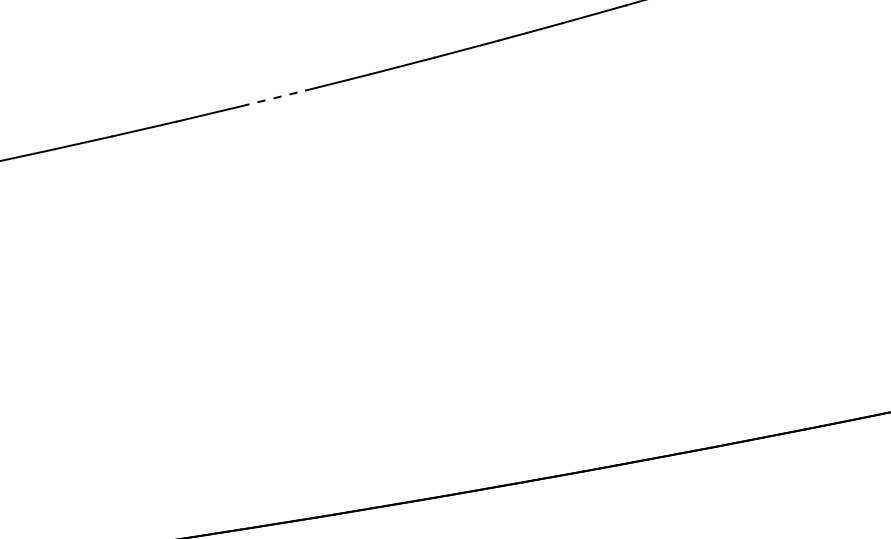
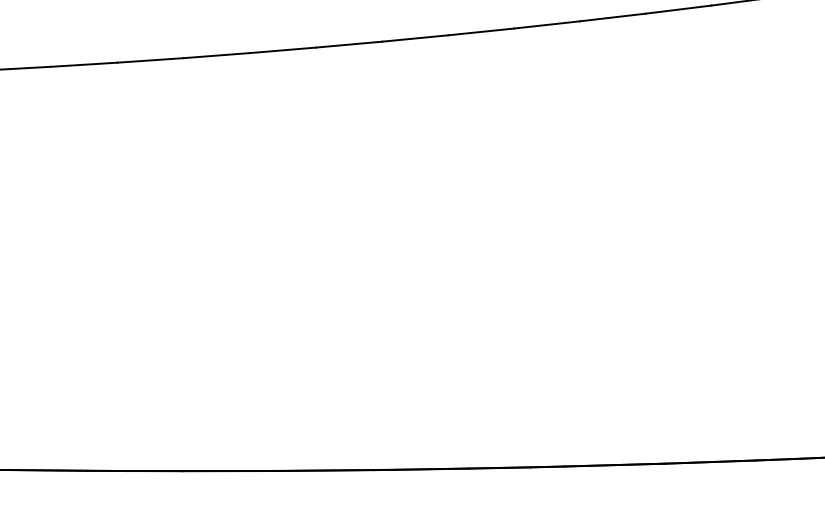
line: (274, 98) -> (283, 50), dashed -> solid

